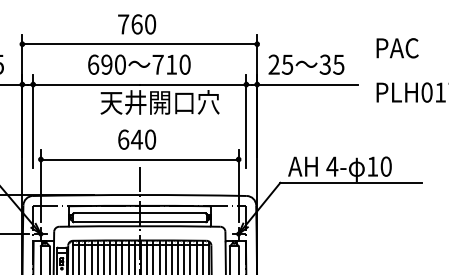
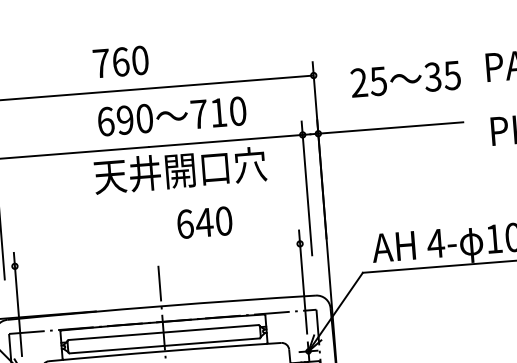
text: (137, 24) -> (121, 62), moved
text: (139, 64) -> (172, 116), moved
text: (306, 64) -> (405, 78), moved
text: (137, 139) -> (205, 222), moved
line: (139, 159) -> (157, 255), removed

